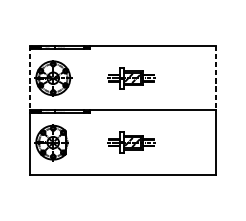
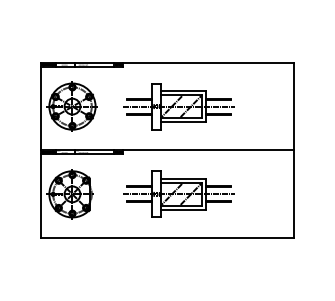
line: (29, 78) -> (40, 106), dashed -> solid
part: (131, 78) -> (178, 106), size x1.67
line: (216, 78) -> (294, 106), dashed -> solid
part: (131, 142) -> (178, 193), size x1.67

